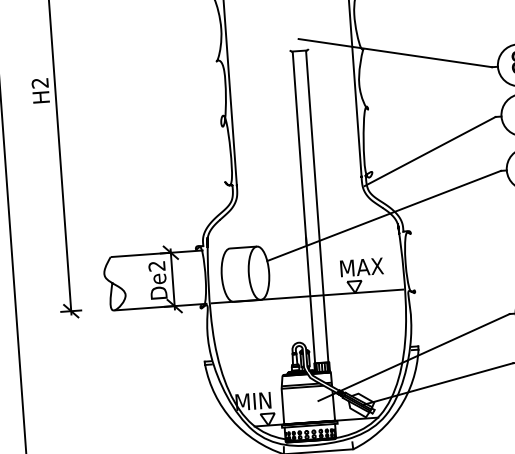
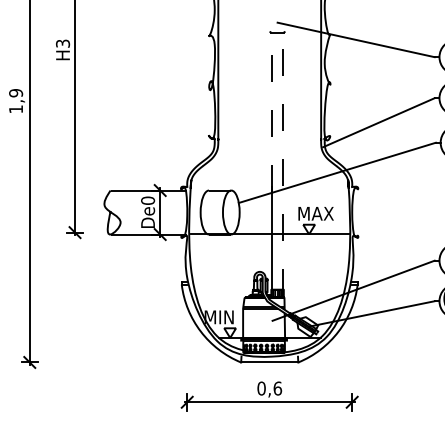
text: (40, 82) -> (63, 43), H2 -> H3
line: (300, 148) -> (272, 112), solid -> dashed
line: (318, 210) -> (283, 164), solid -> dashed
text: (157, 265) -> (148, 200), De2 -> De0

